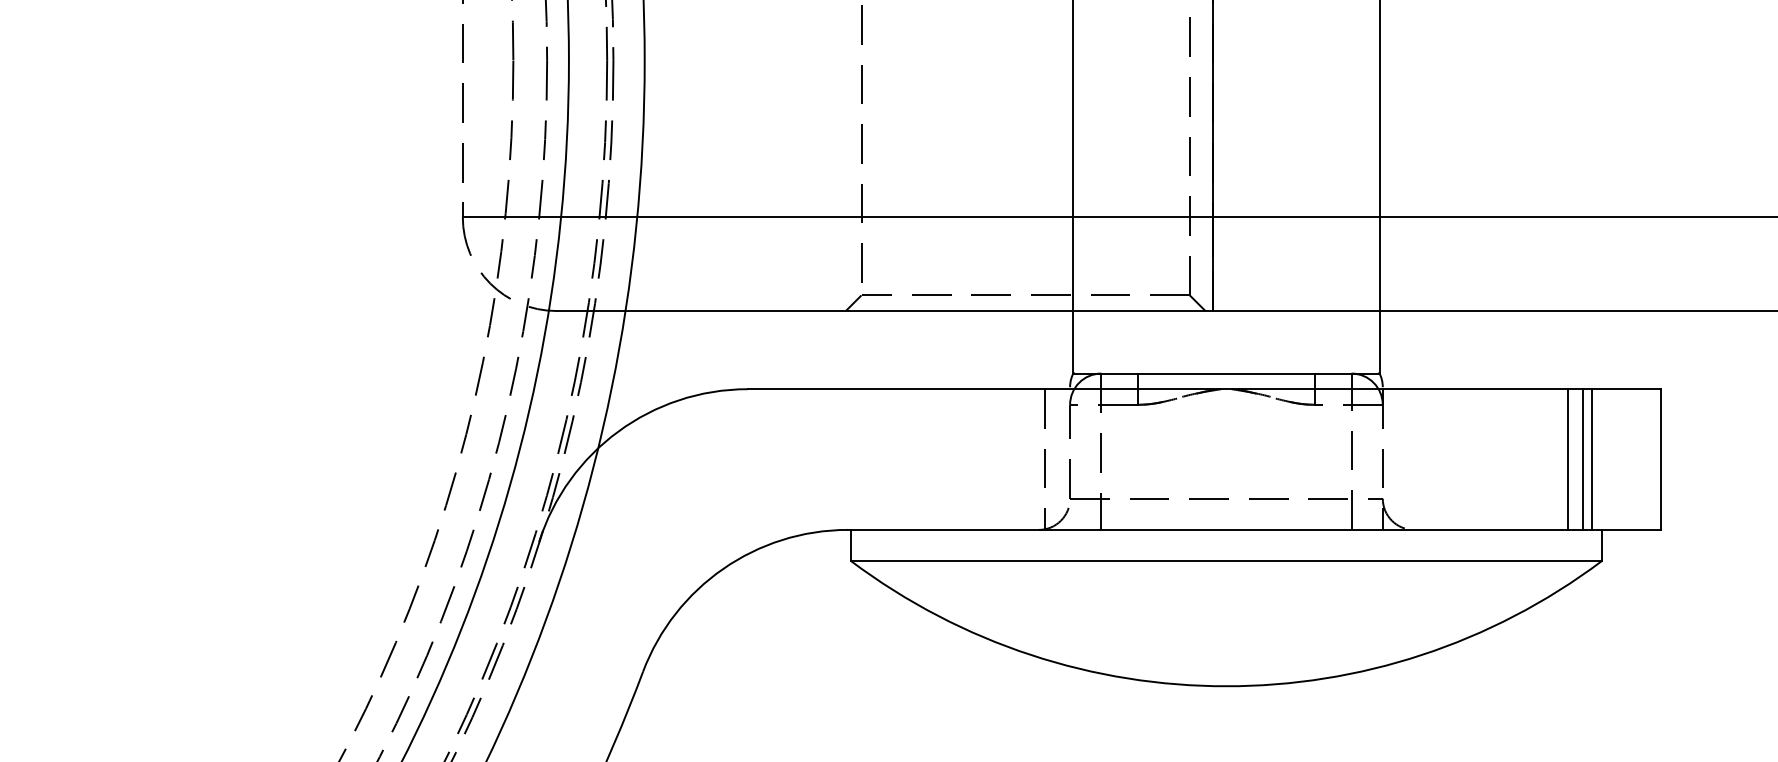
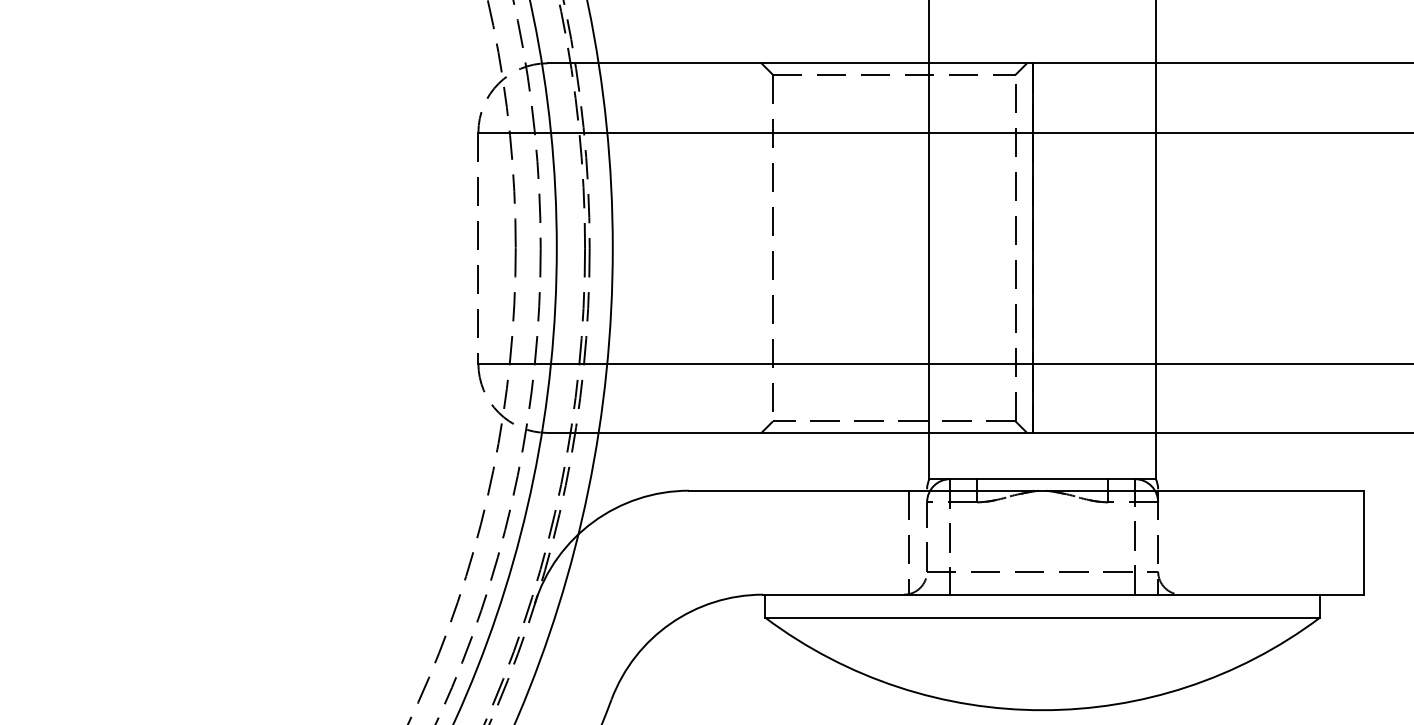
line: (1568, 459) -> (1295, 542), removed
line: (1583, 459) -> (1306, 542), removed
line: (1591, 459) -> (1312, 542), removed

